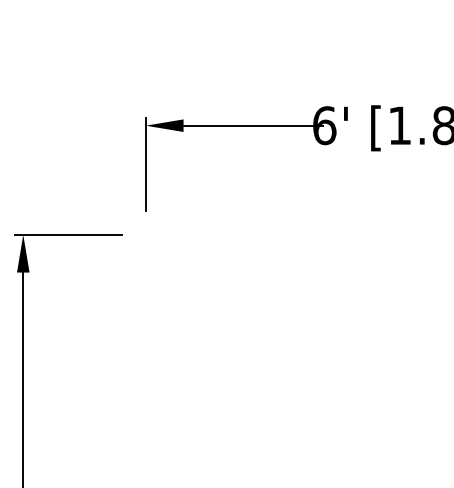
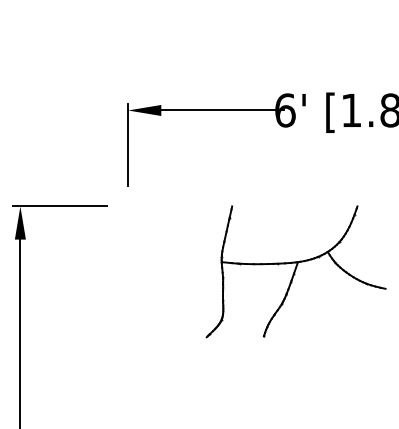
part: (336, 308) -> (295, 271), added

